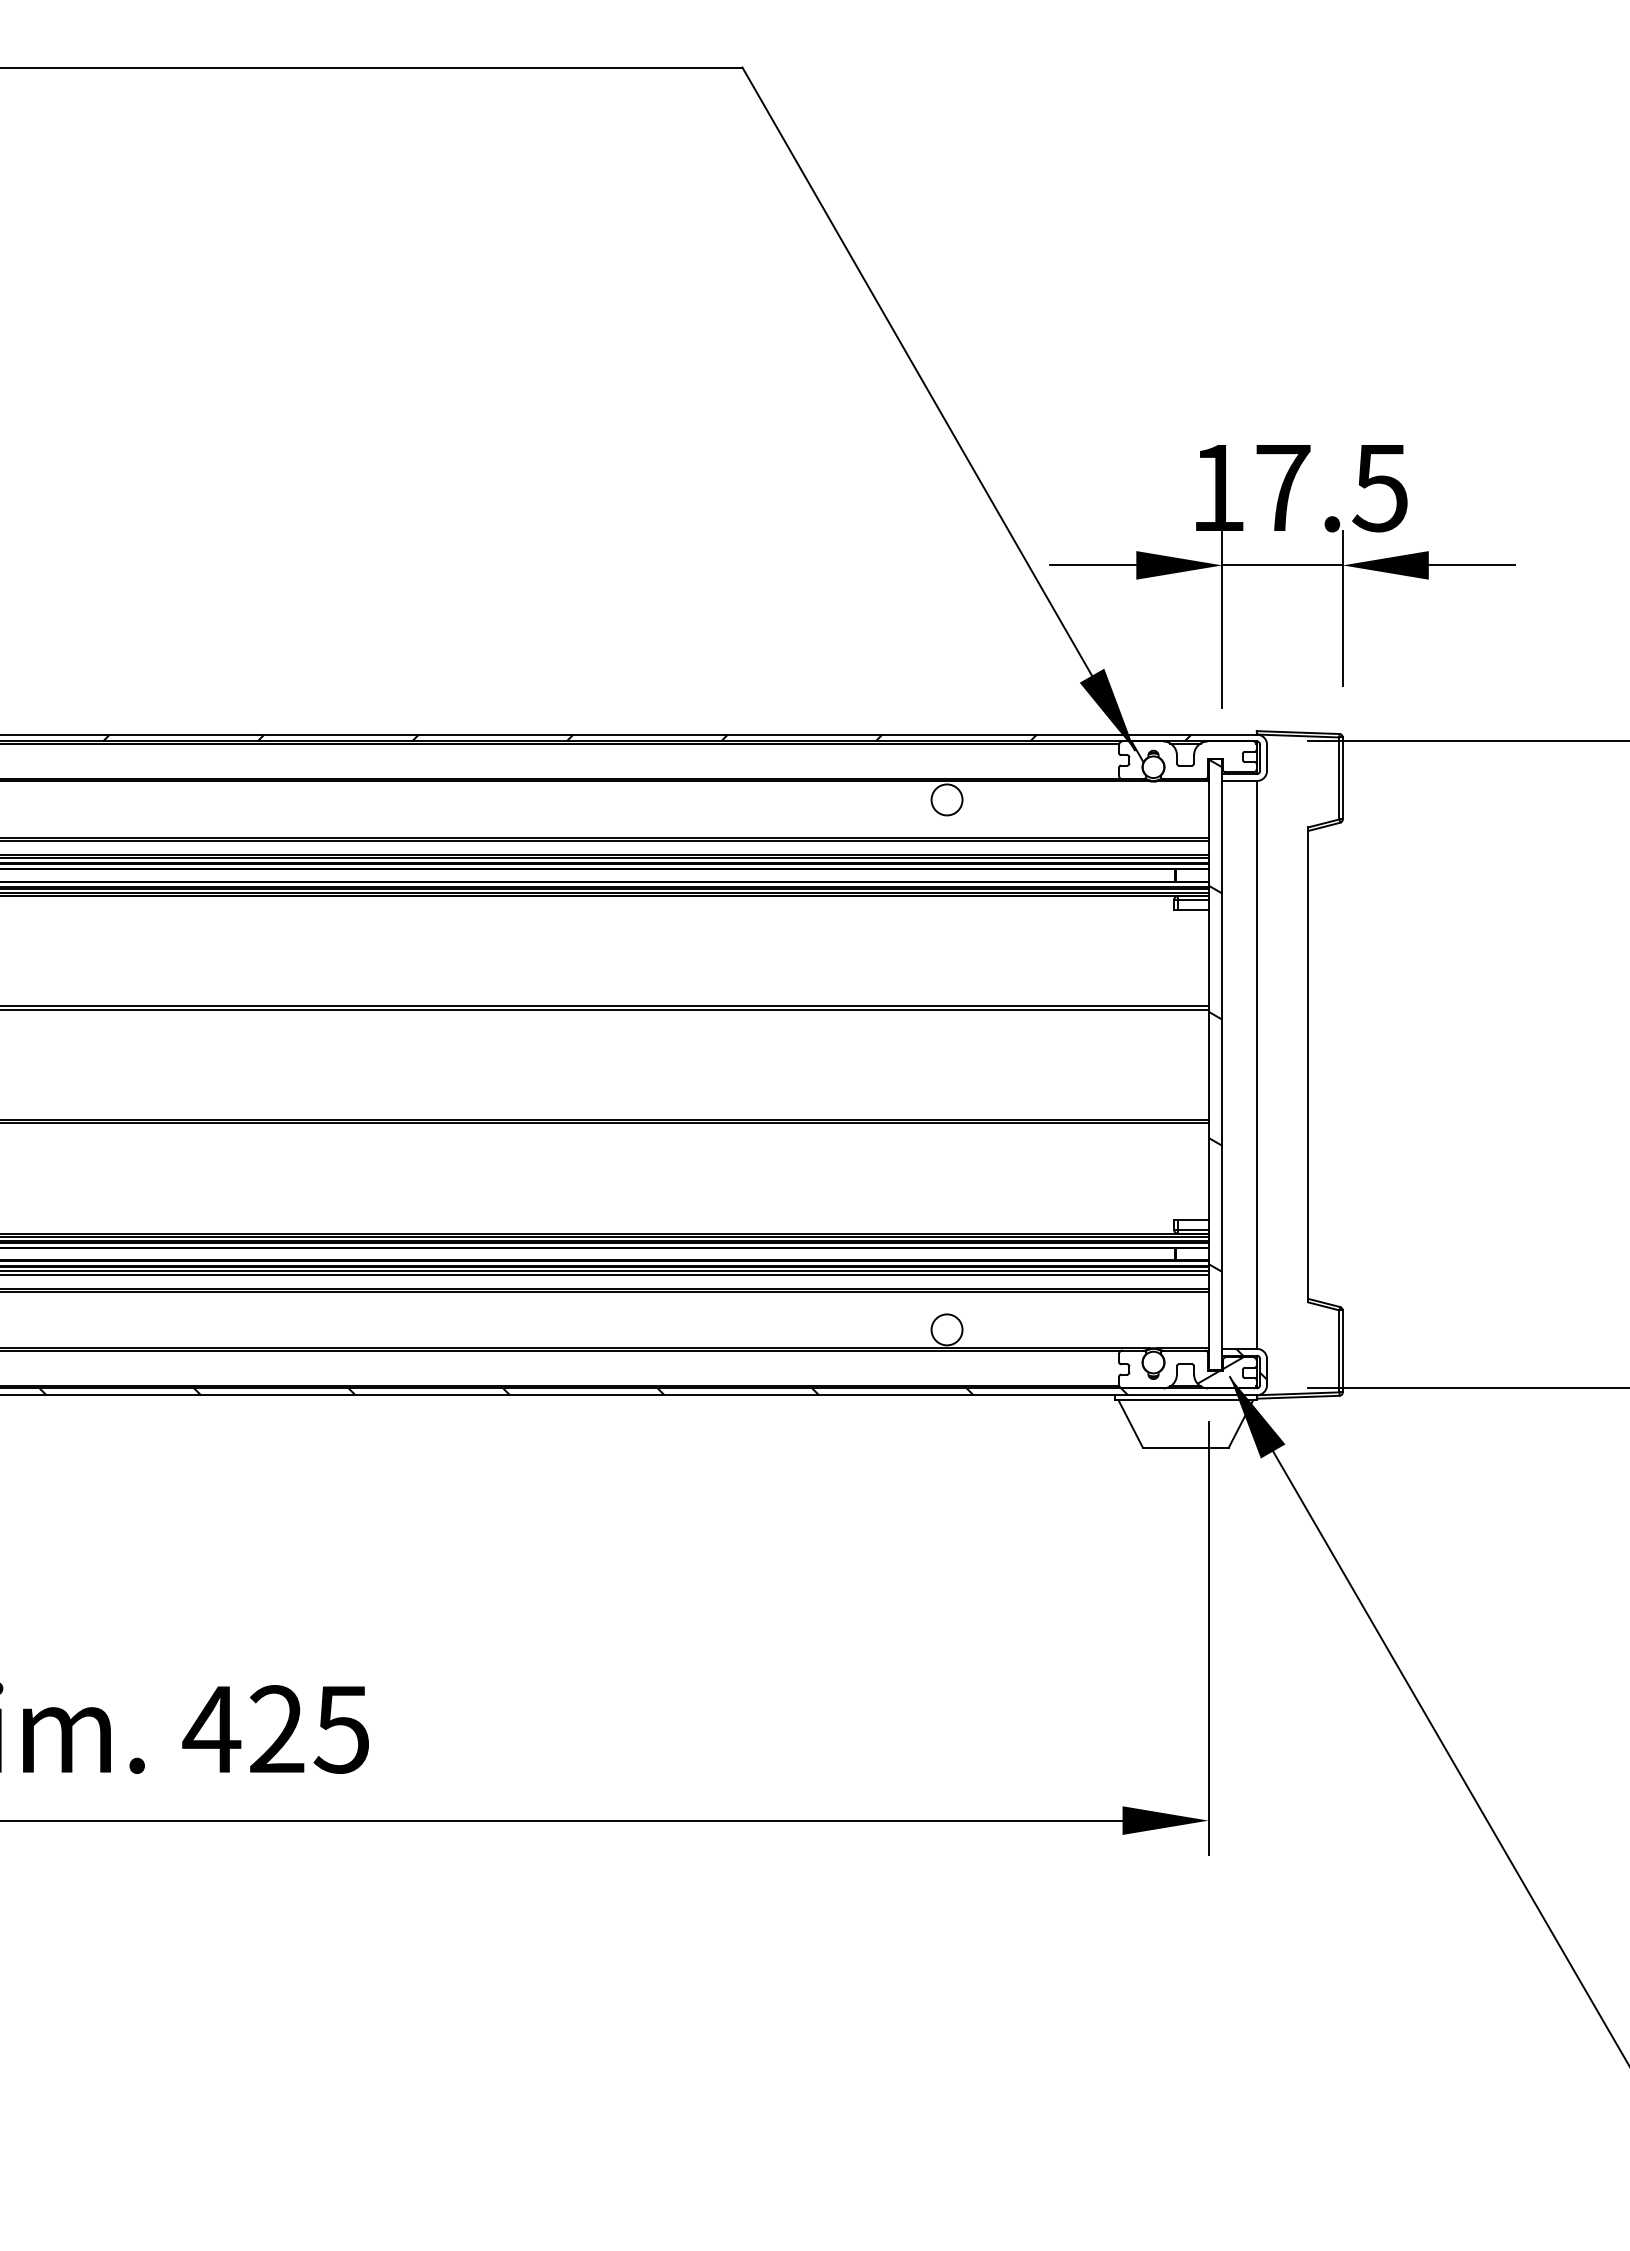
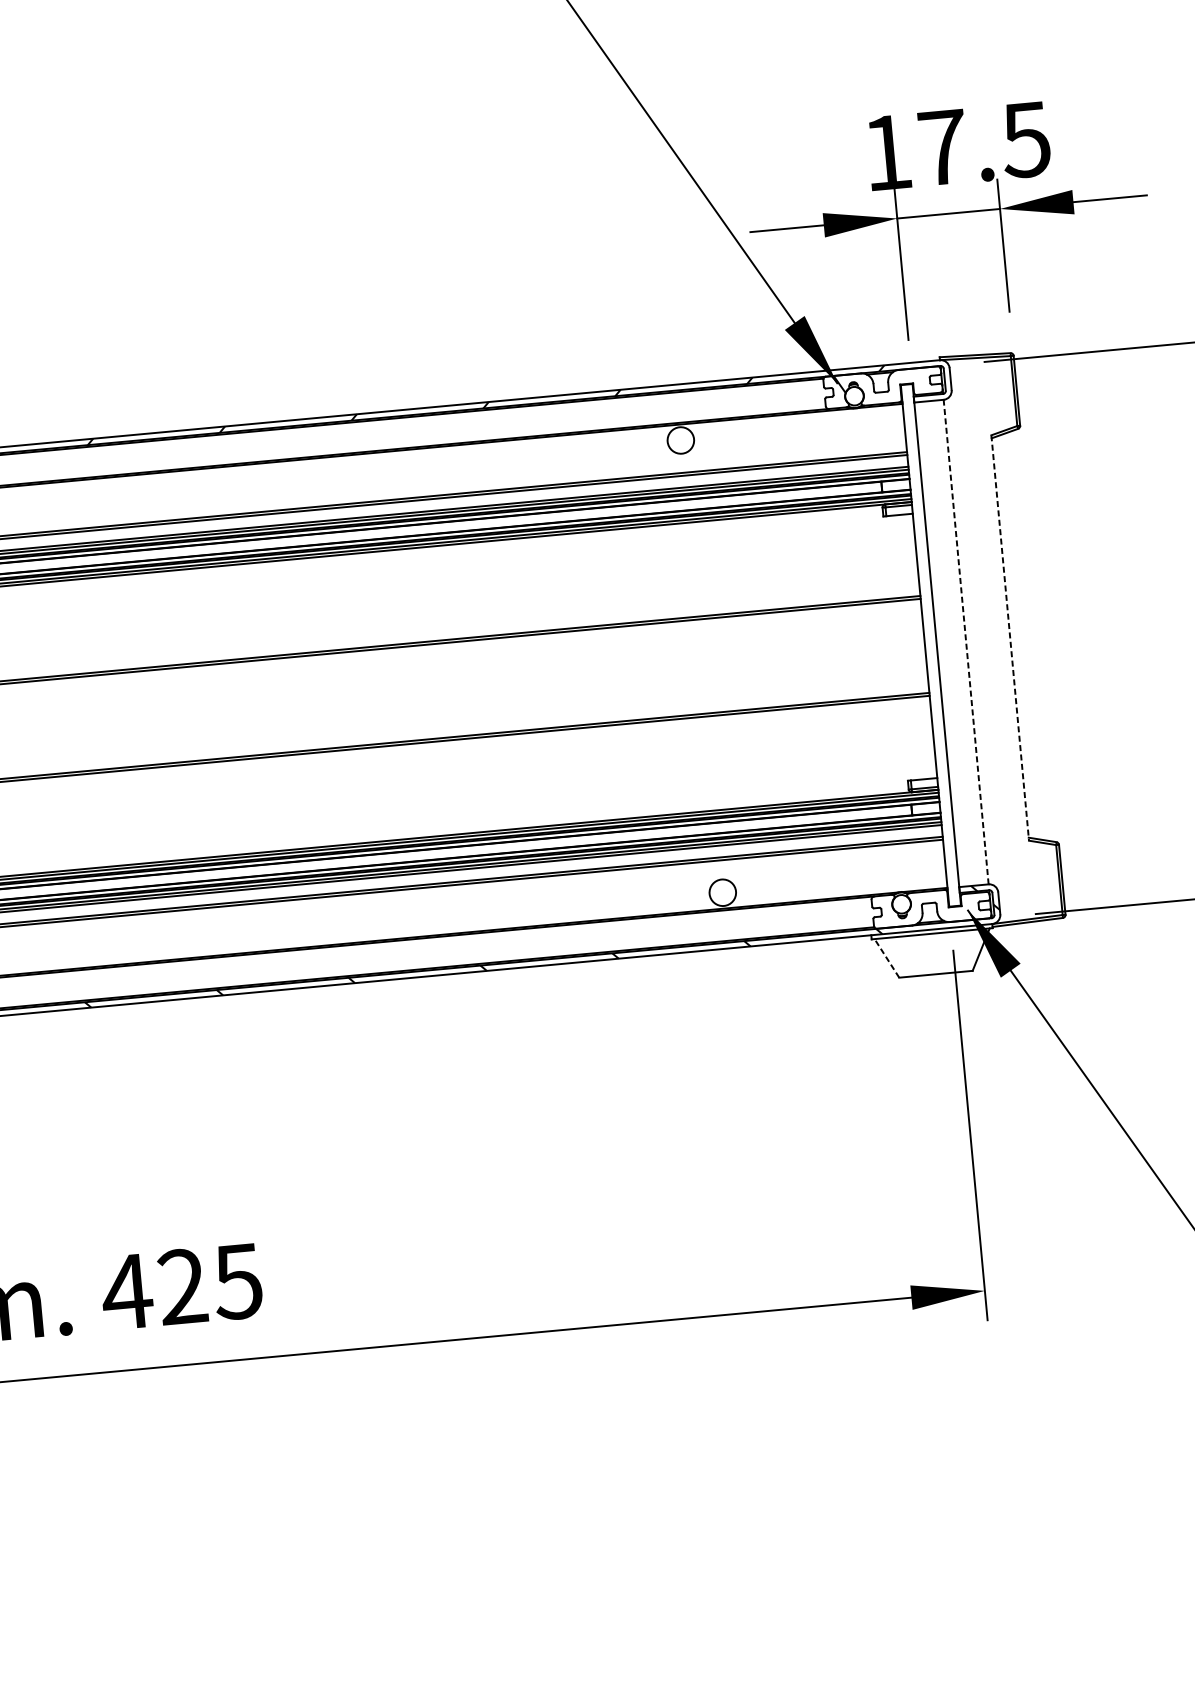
hatch: (1215, 1015) -> (927, 603), removed
line: (1256, 1064) -> (965, 641), solid -> dashed
line: (1308, 1064) -> (1010, 637), solid -> dashed
hatch: (1220, 1370) -> (959, 905), removed
line: (1130, 1423) -> (886, 958), solid -> dashed

